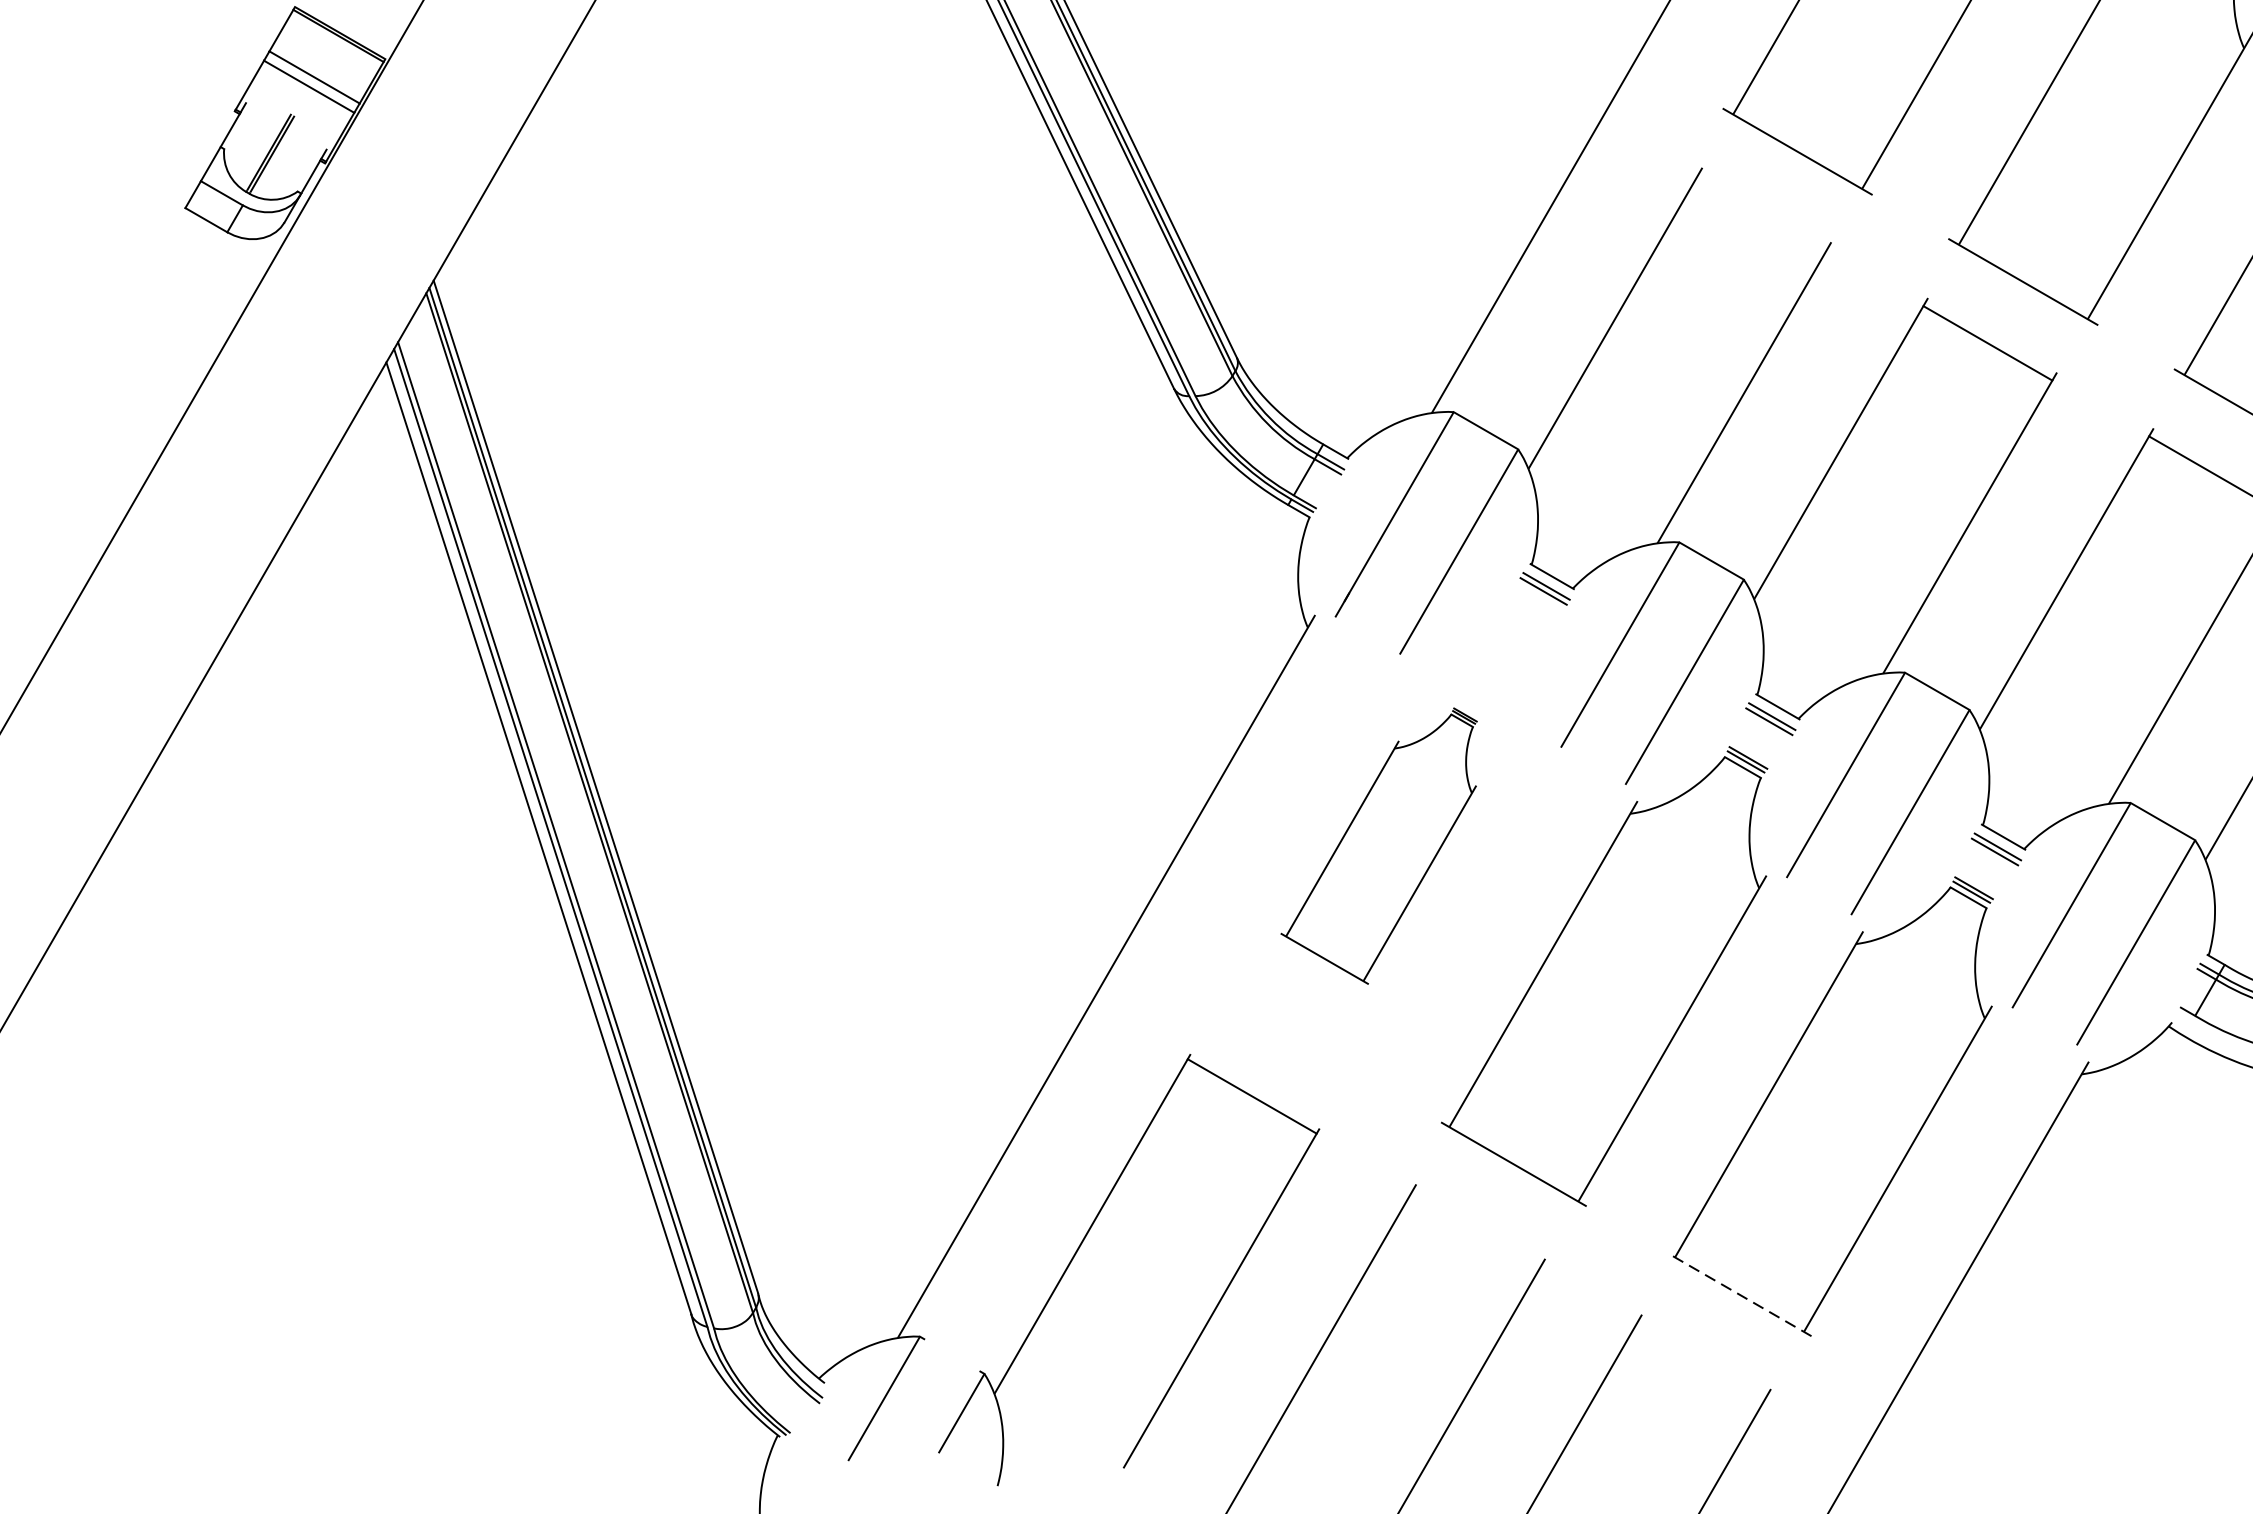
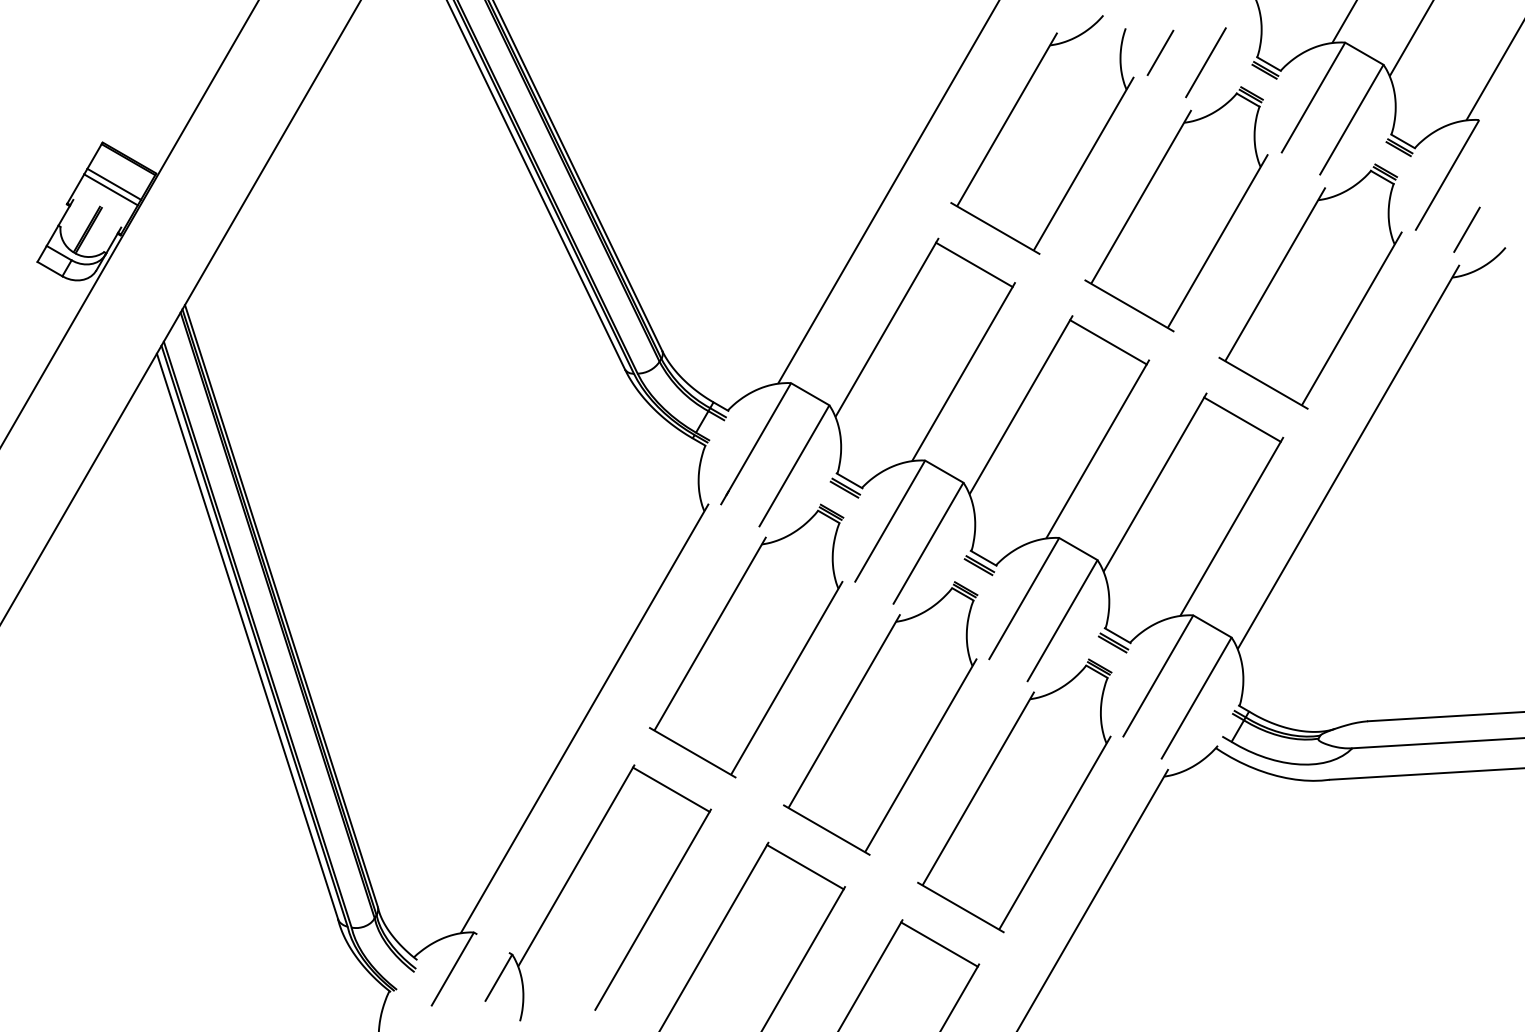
line: (1762, 212) -> (974, 264), added
part: (1378, 845) -> (746, 640), size x1.67
line: (1478, 1227) -> (805, 867), added
line: (1738, 1294) -> (960, 907), dashed -> solid
line: (1703, 1356) -> (939, 944), added

